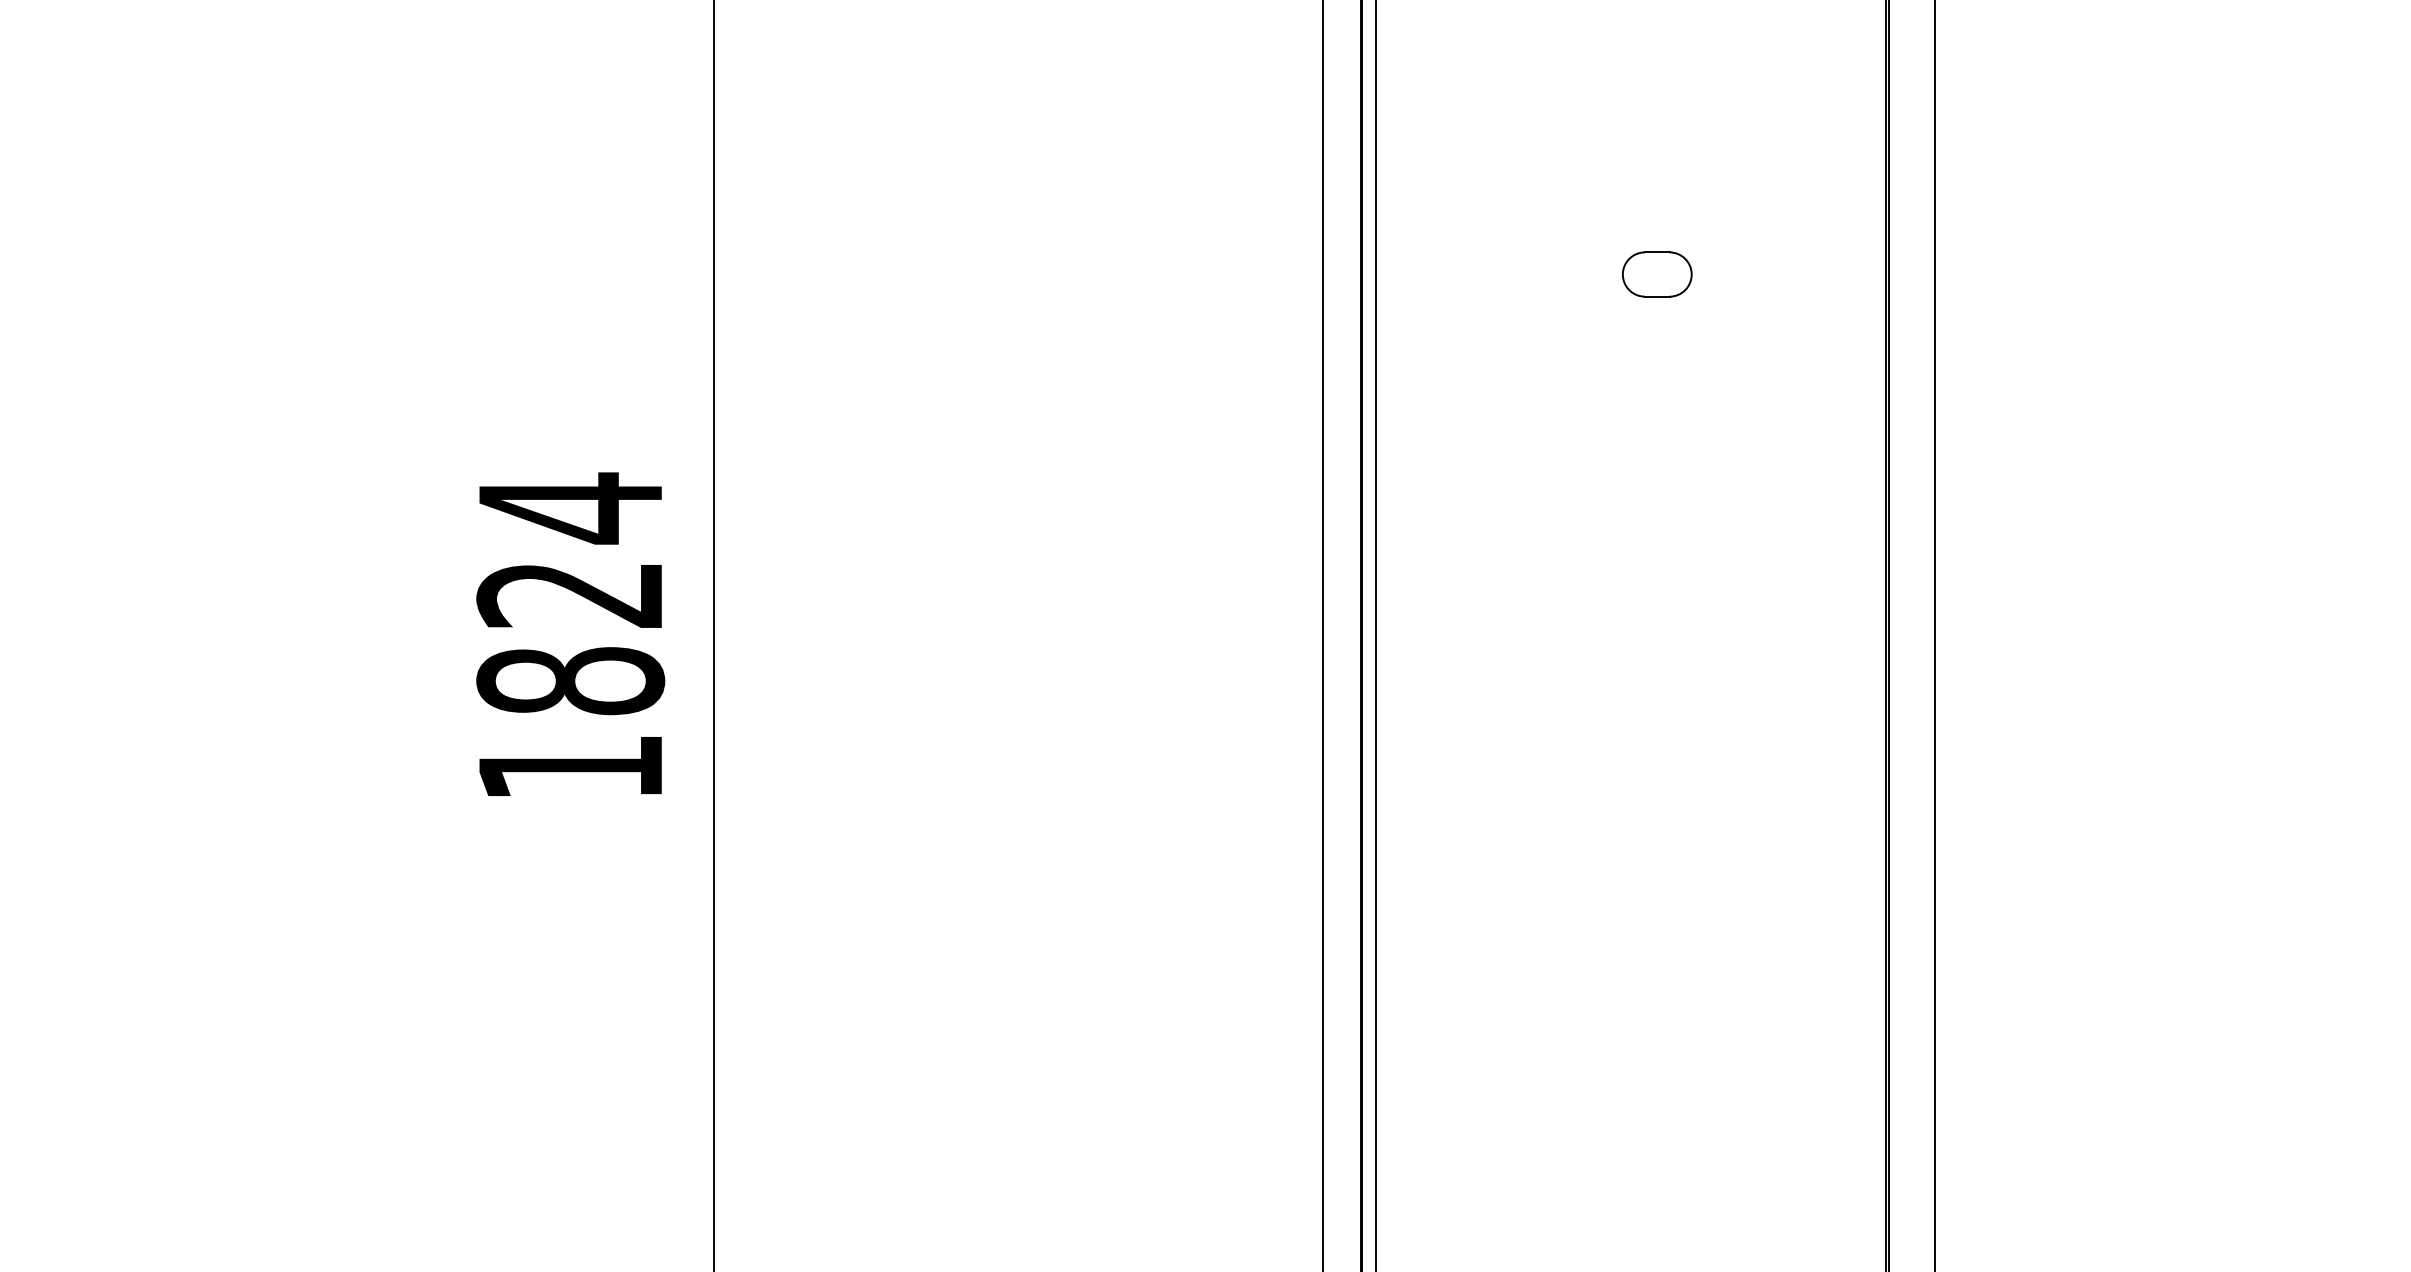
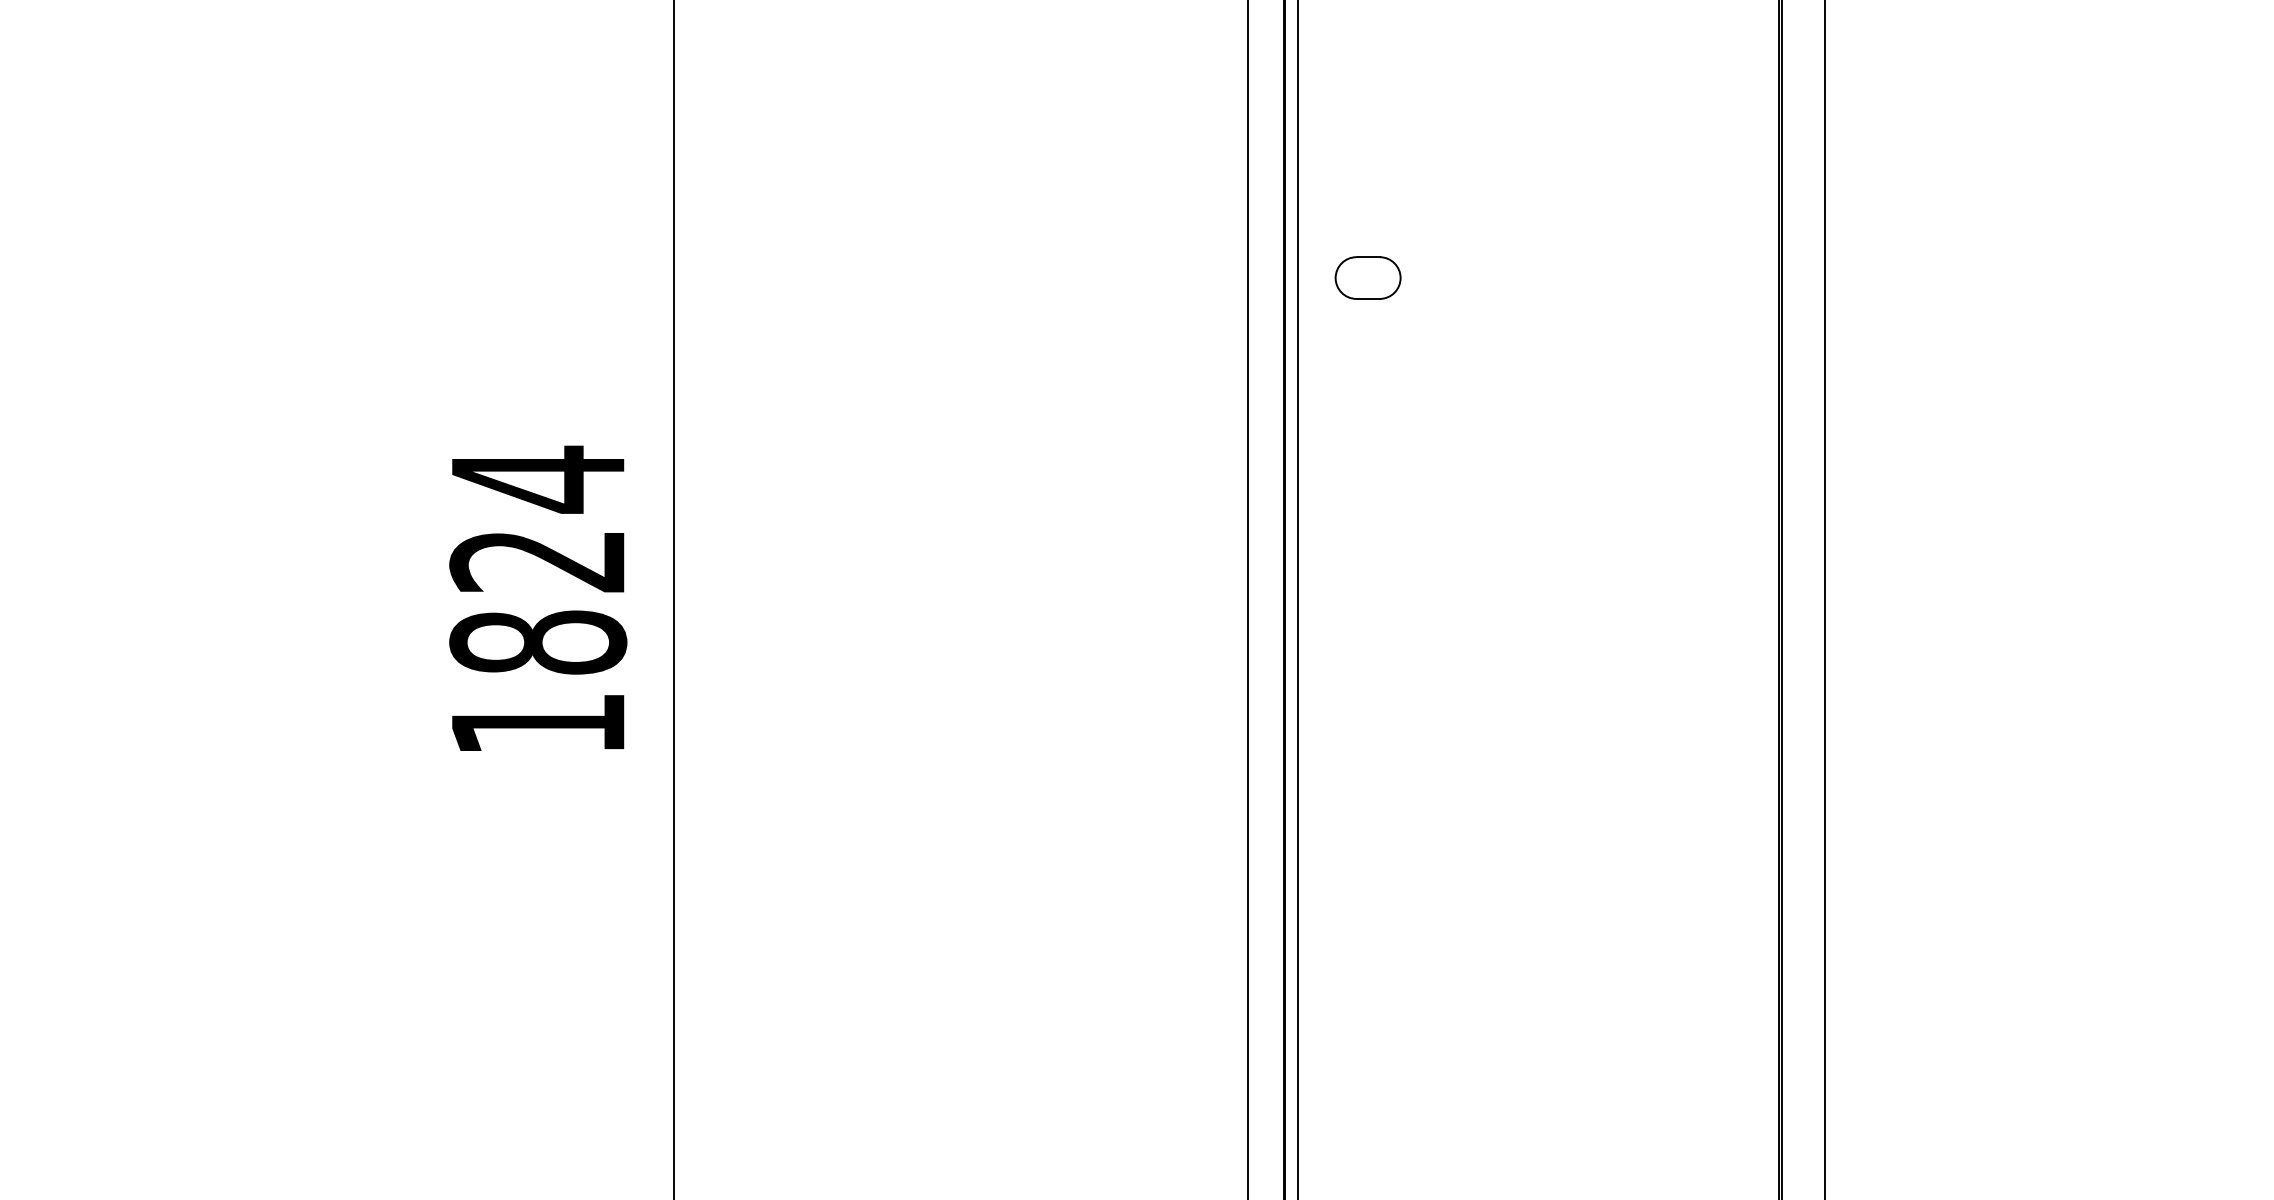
part: (1656, 273) -> (1367, 277), moved

